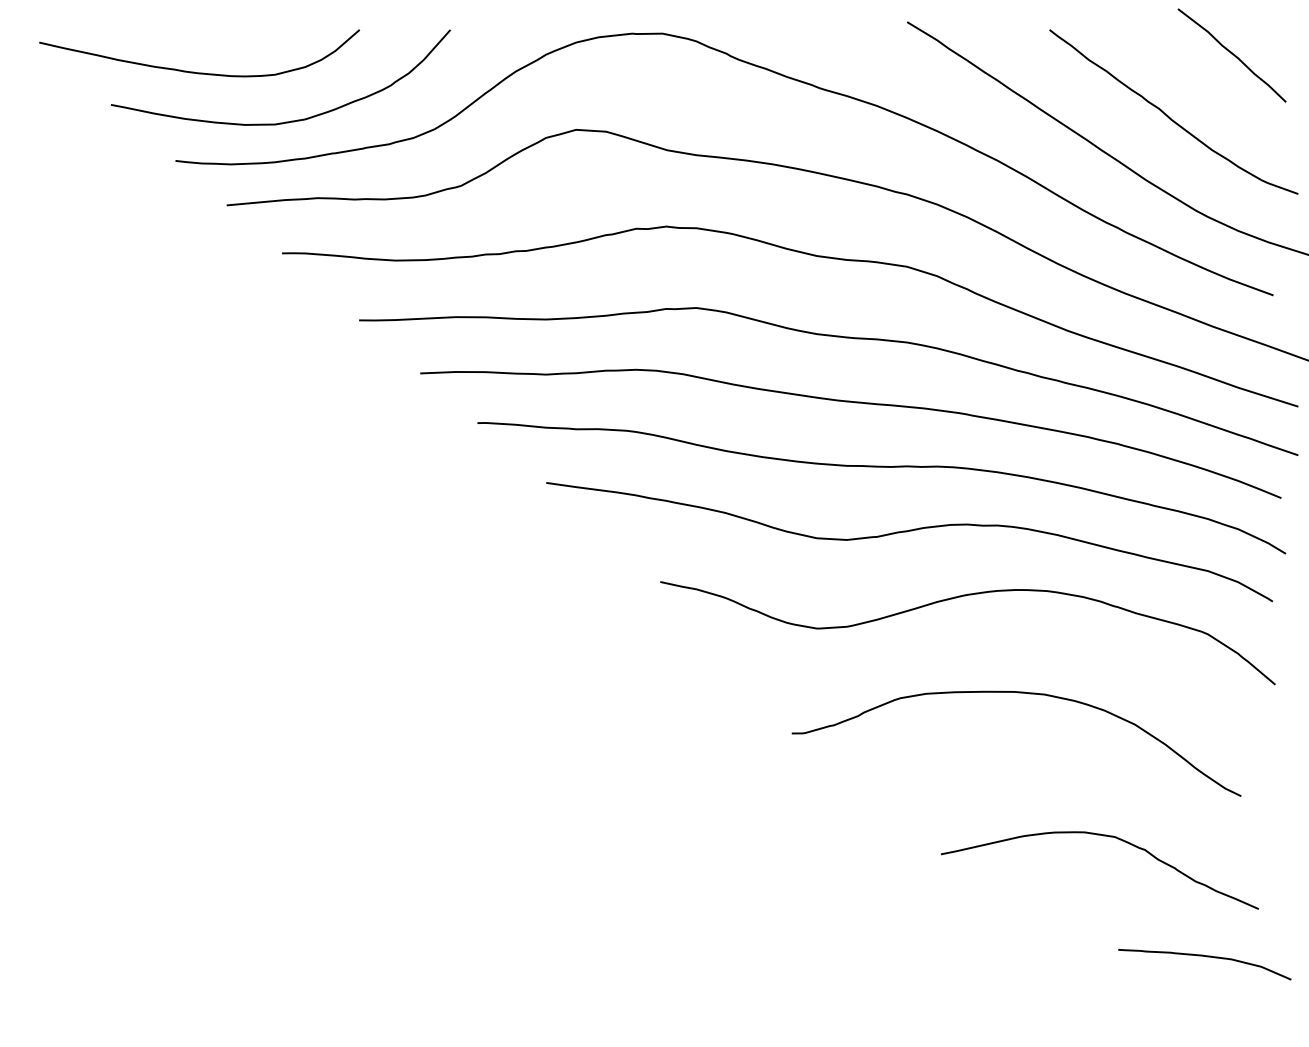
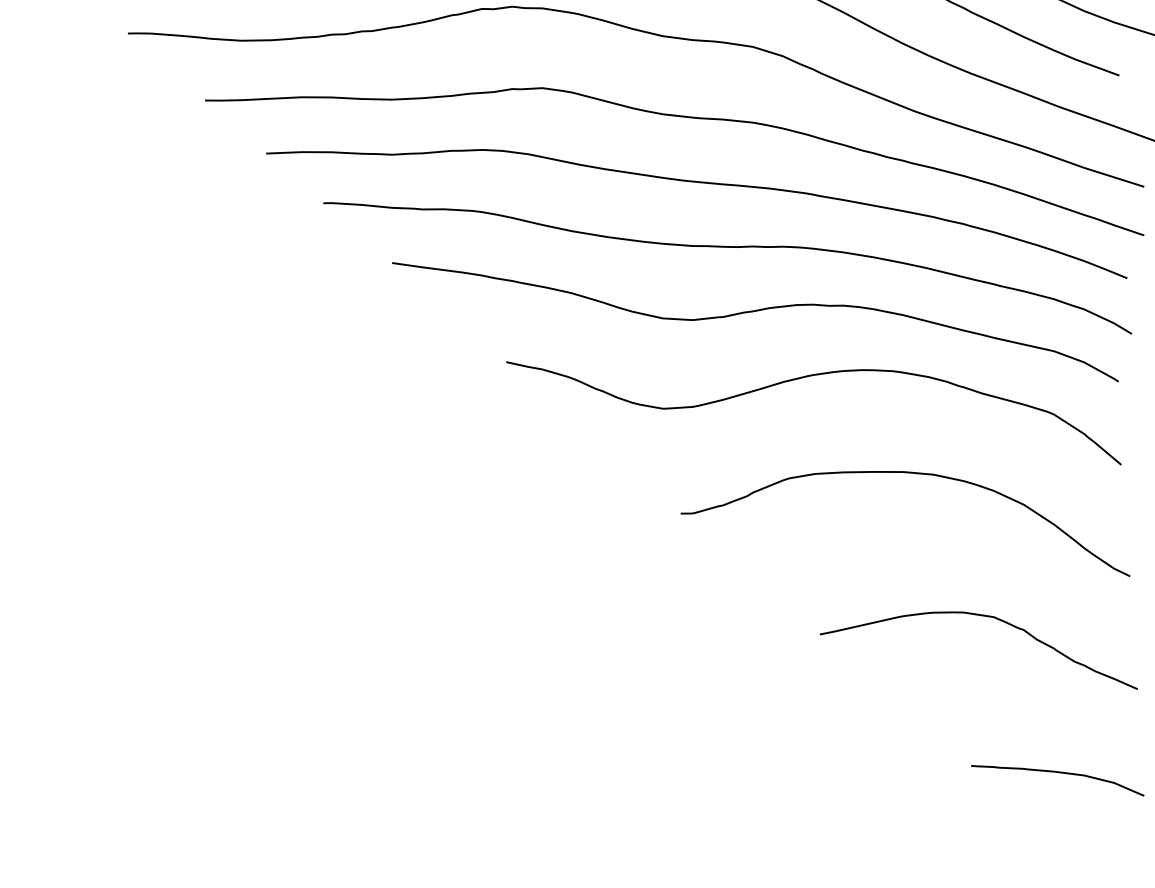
curve: (1017, 693) -> (906, 473), moved
curve: (1103, 836) -> (982, 616), moved
curve: (1206, 957) -> (1059, 773), moved

